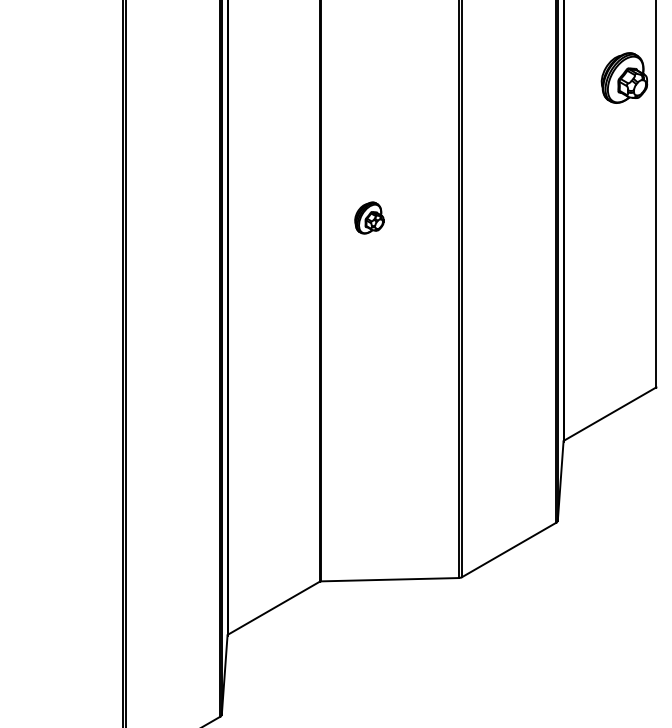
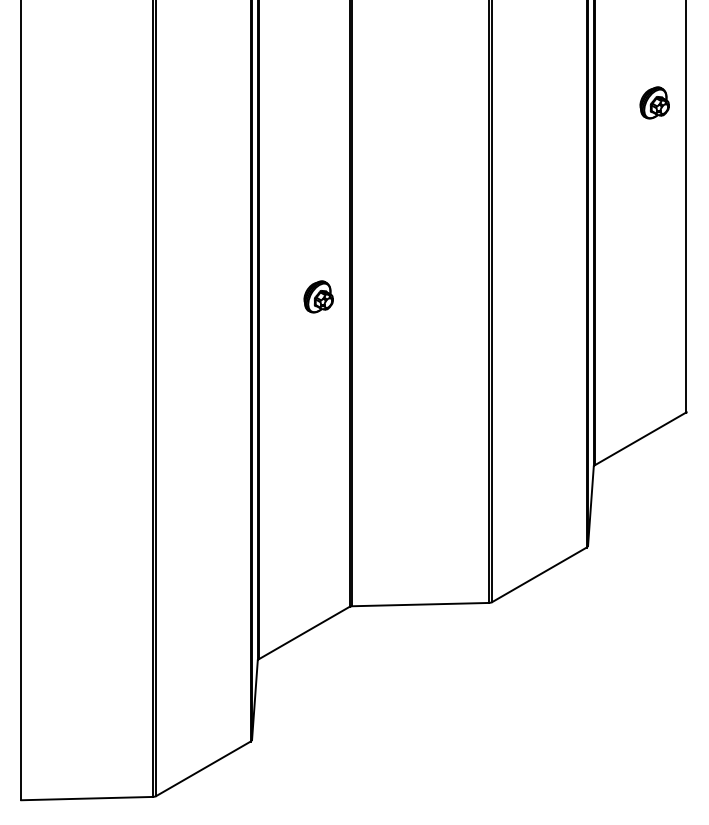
part: (624, 77) -> (654, 102), size x0.62
part: (369, 217) -> (318, 296), moved

